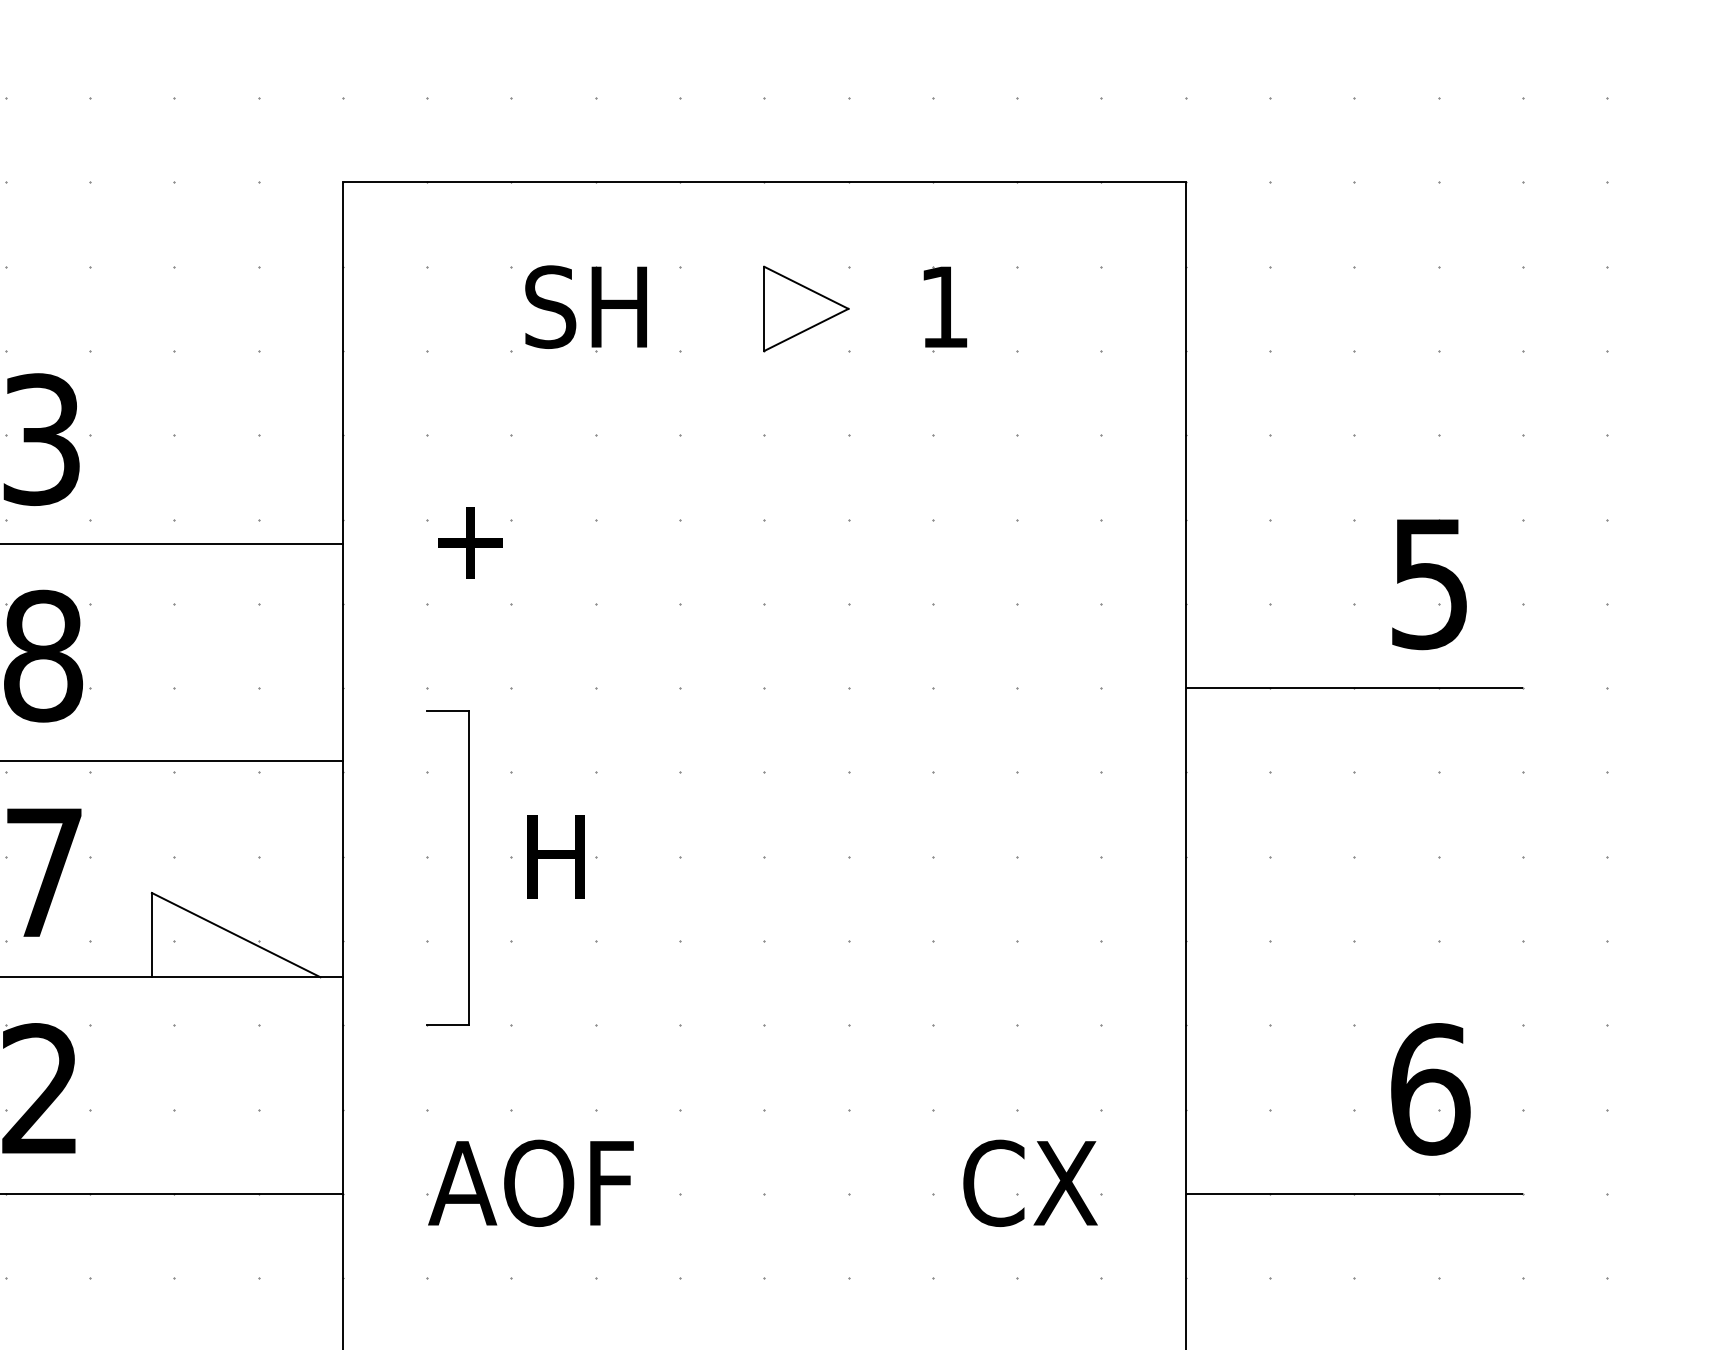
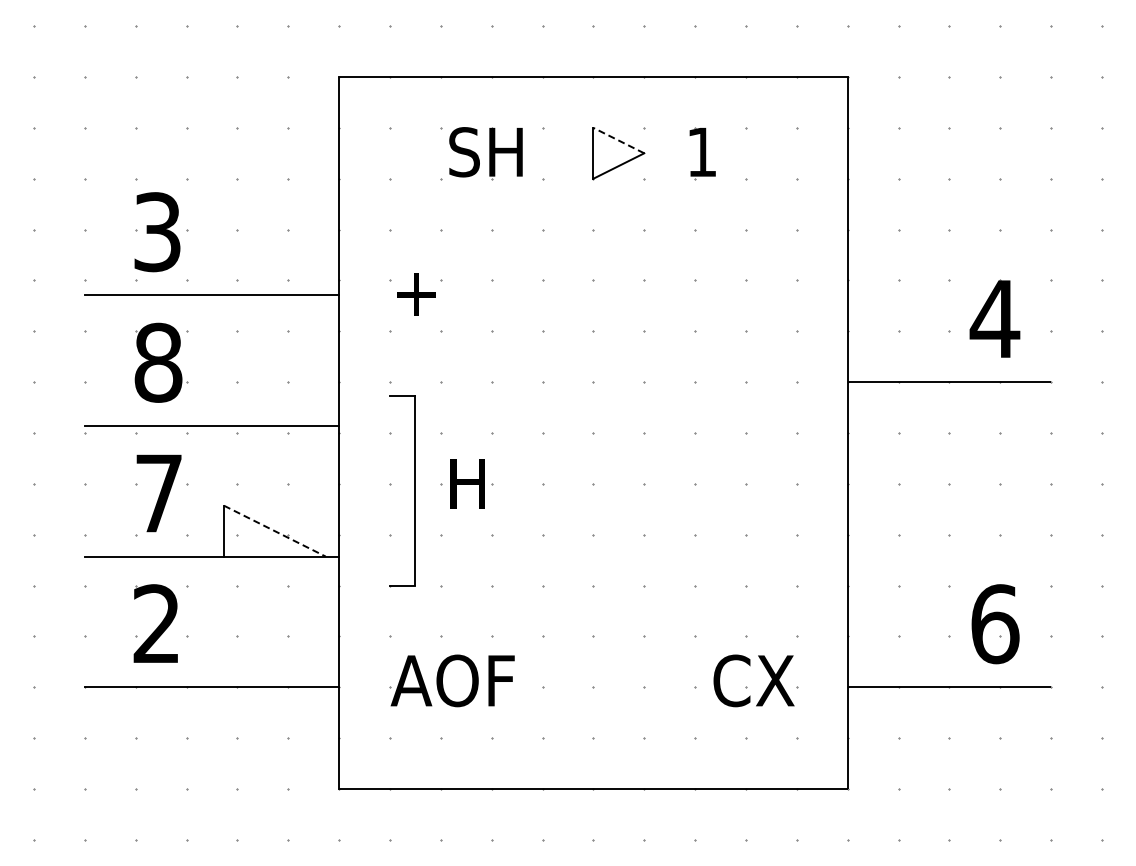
line: (805, 287) -> (618, 140), solid -> dashed
text: (1429, 584) -> (994, 319), 5 -> 4
line: (235, 935) -> (274, 531), solid -> dashed

